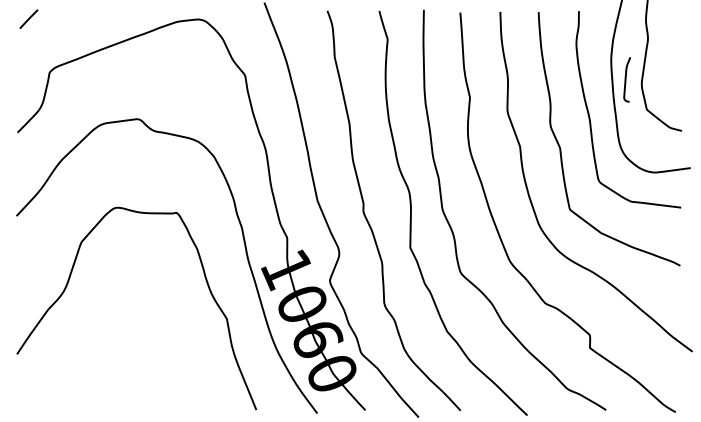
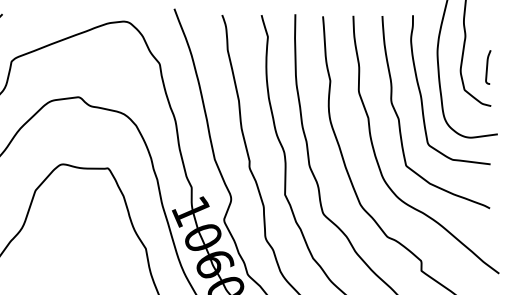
curve: (626, 79) -> (487, 67), moved

